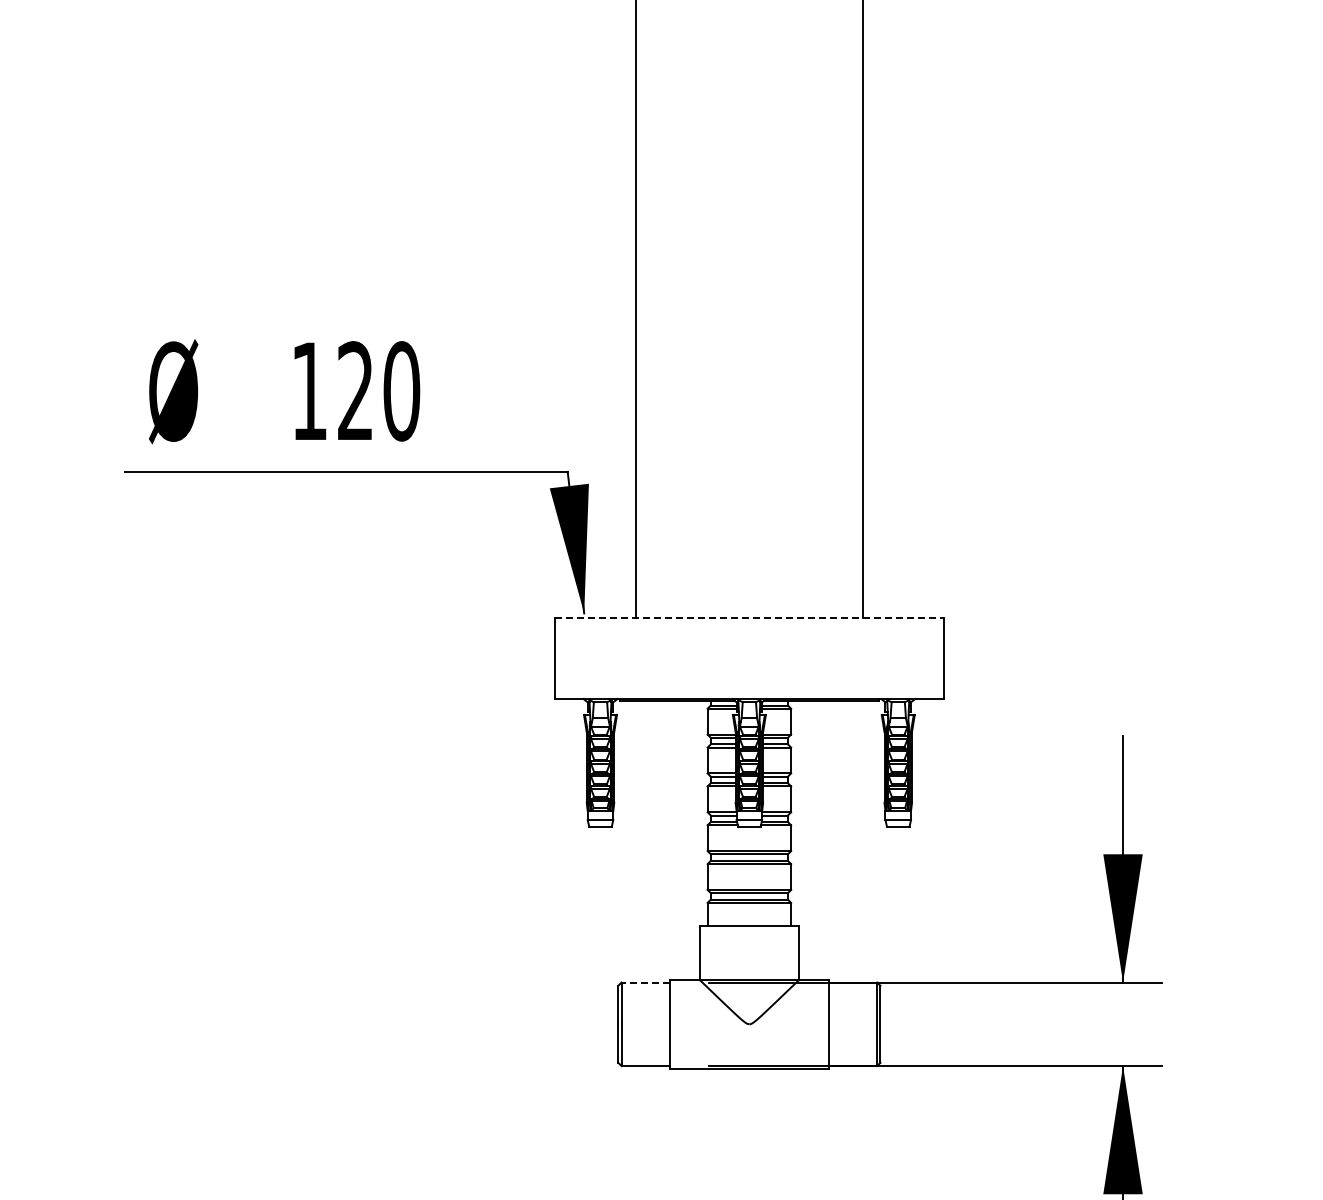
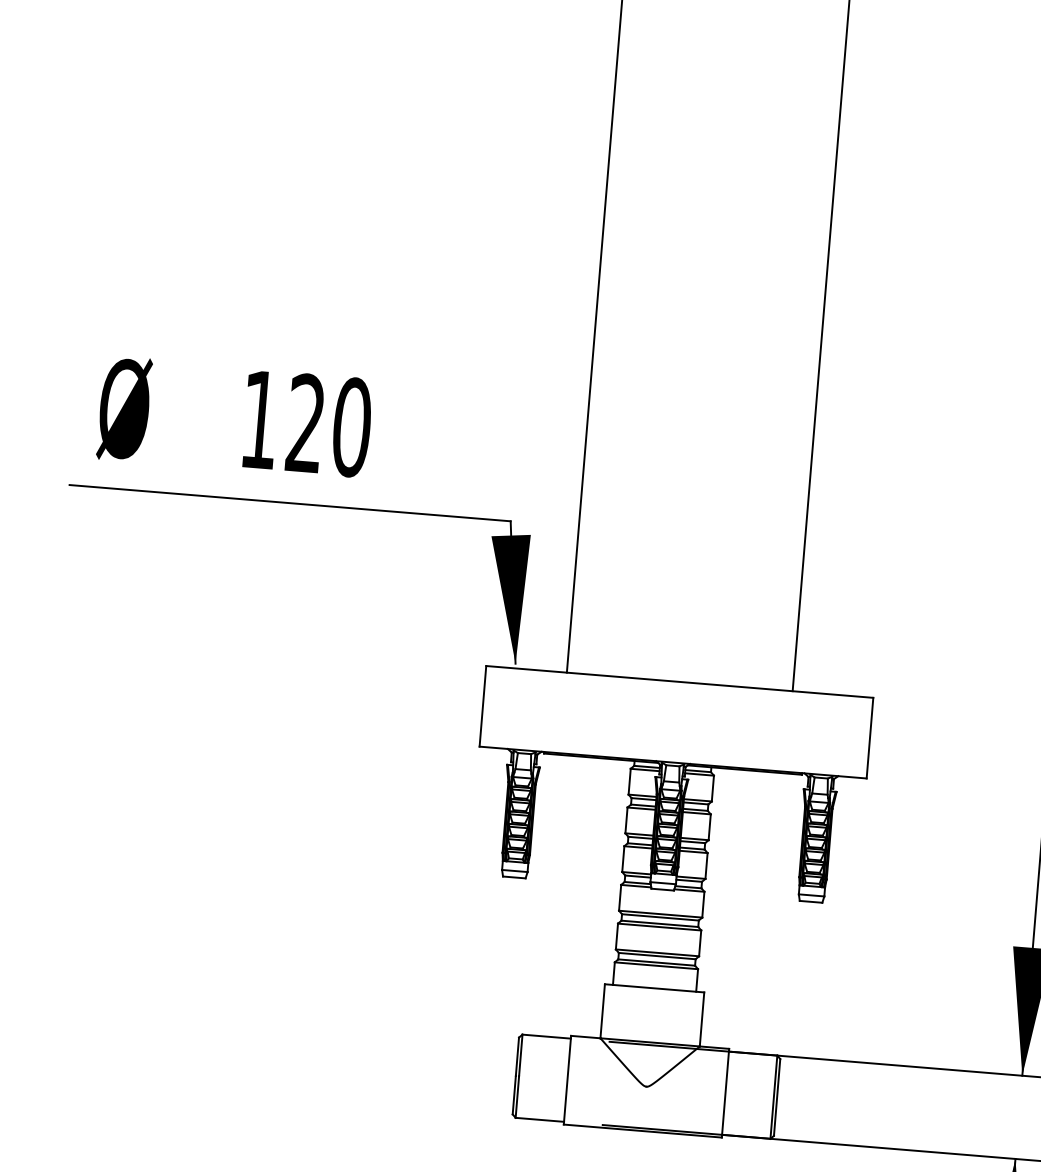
line: (749, 618) -> (679, 682), dashed -> solid
line: (645, 982) -> (546, 1036), dashed -> solid

